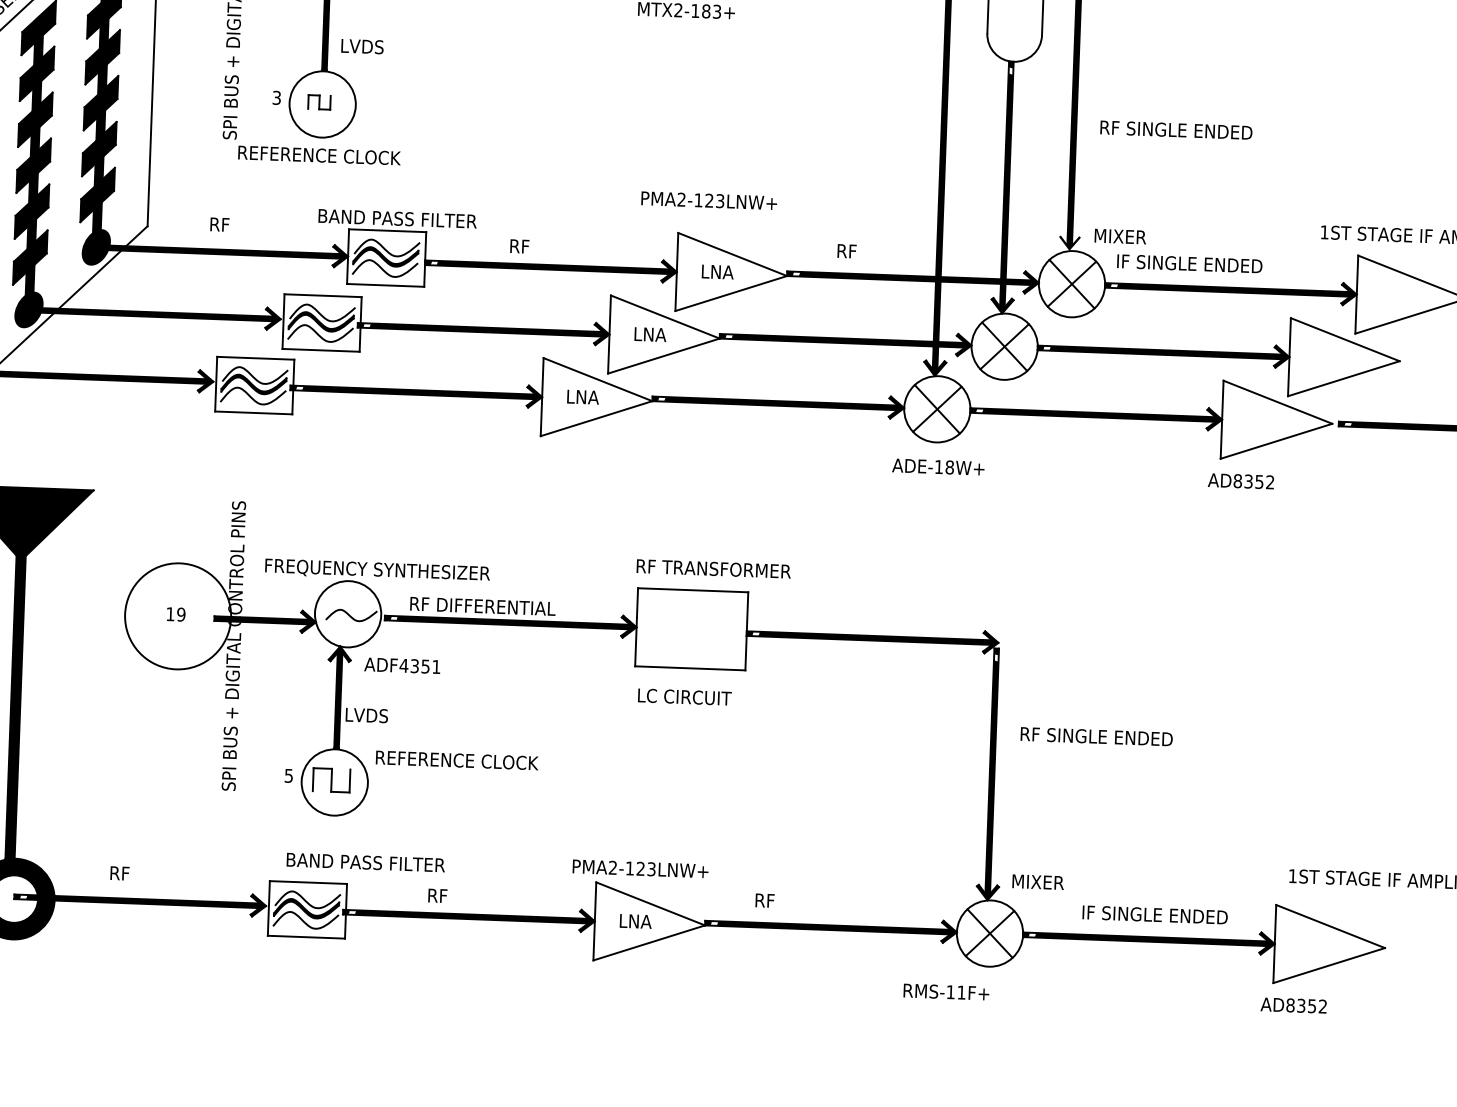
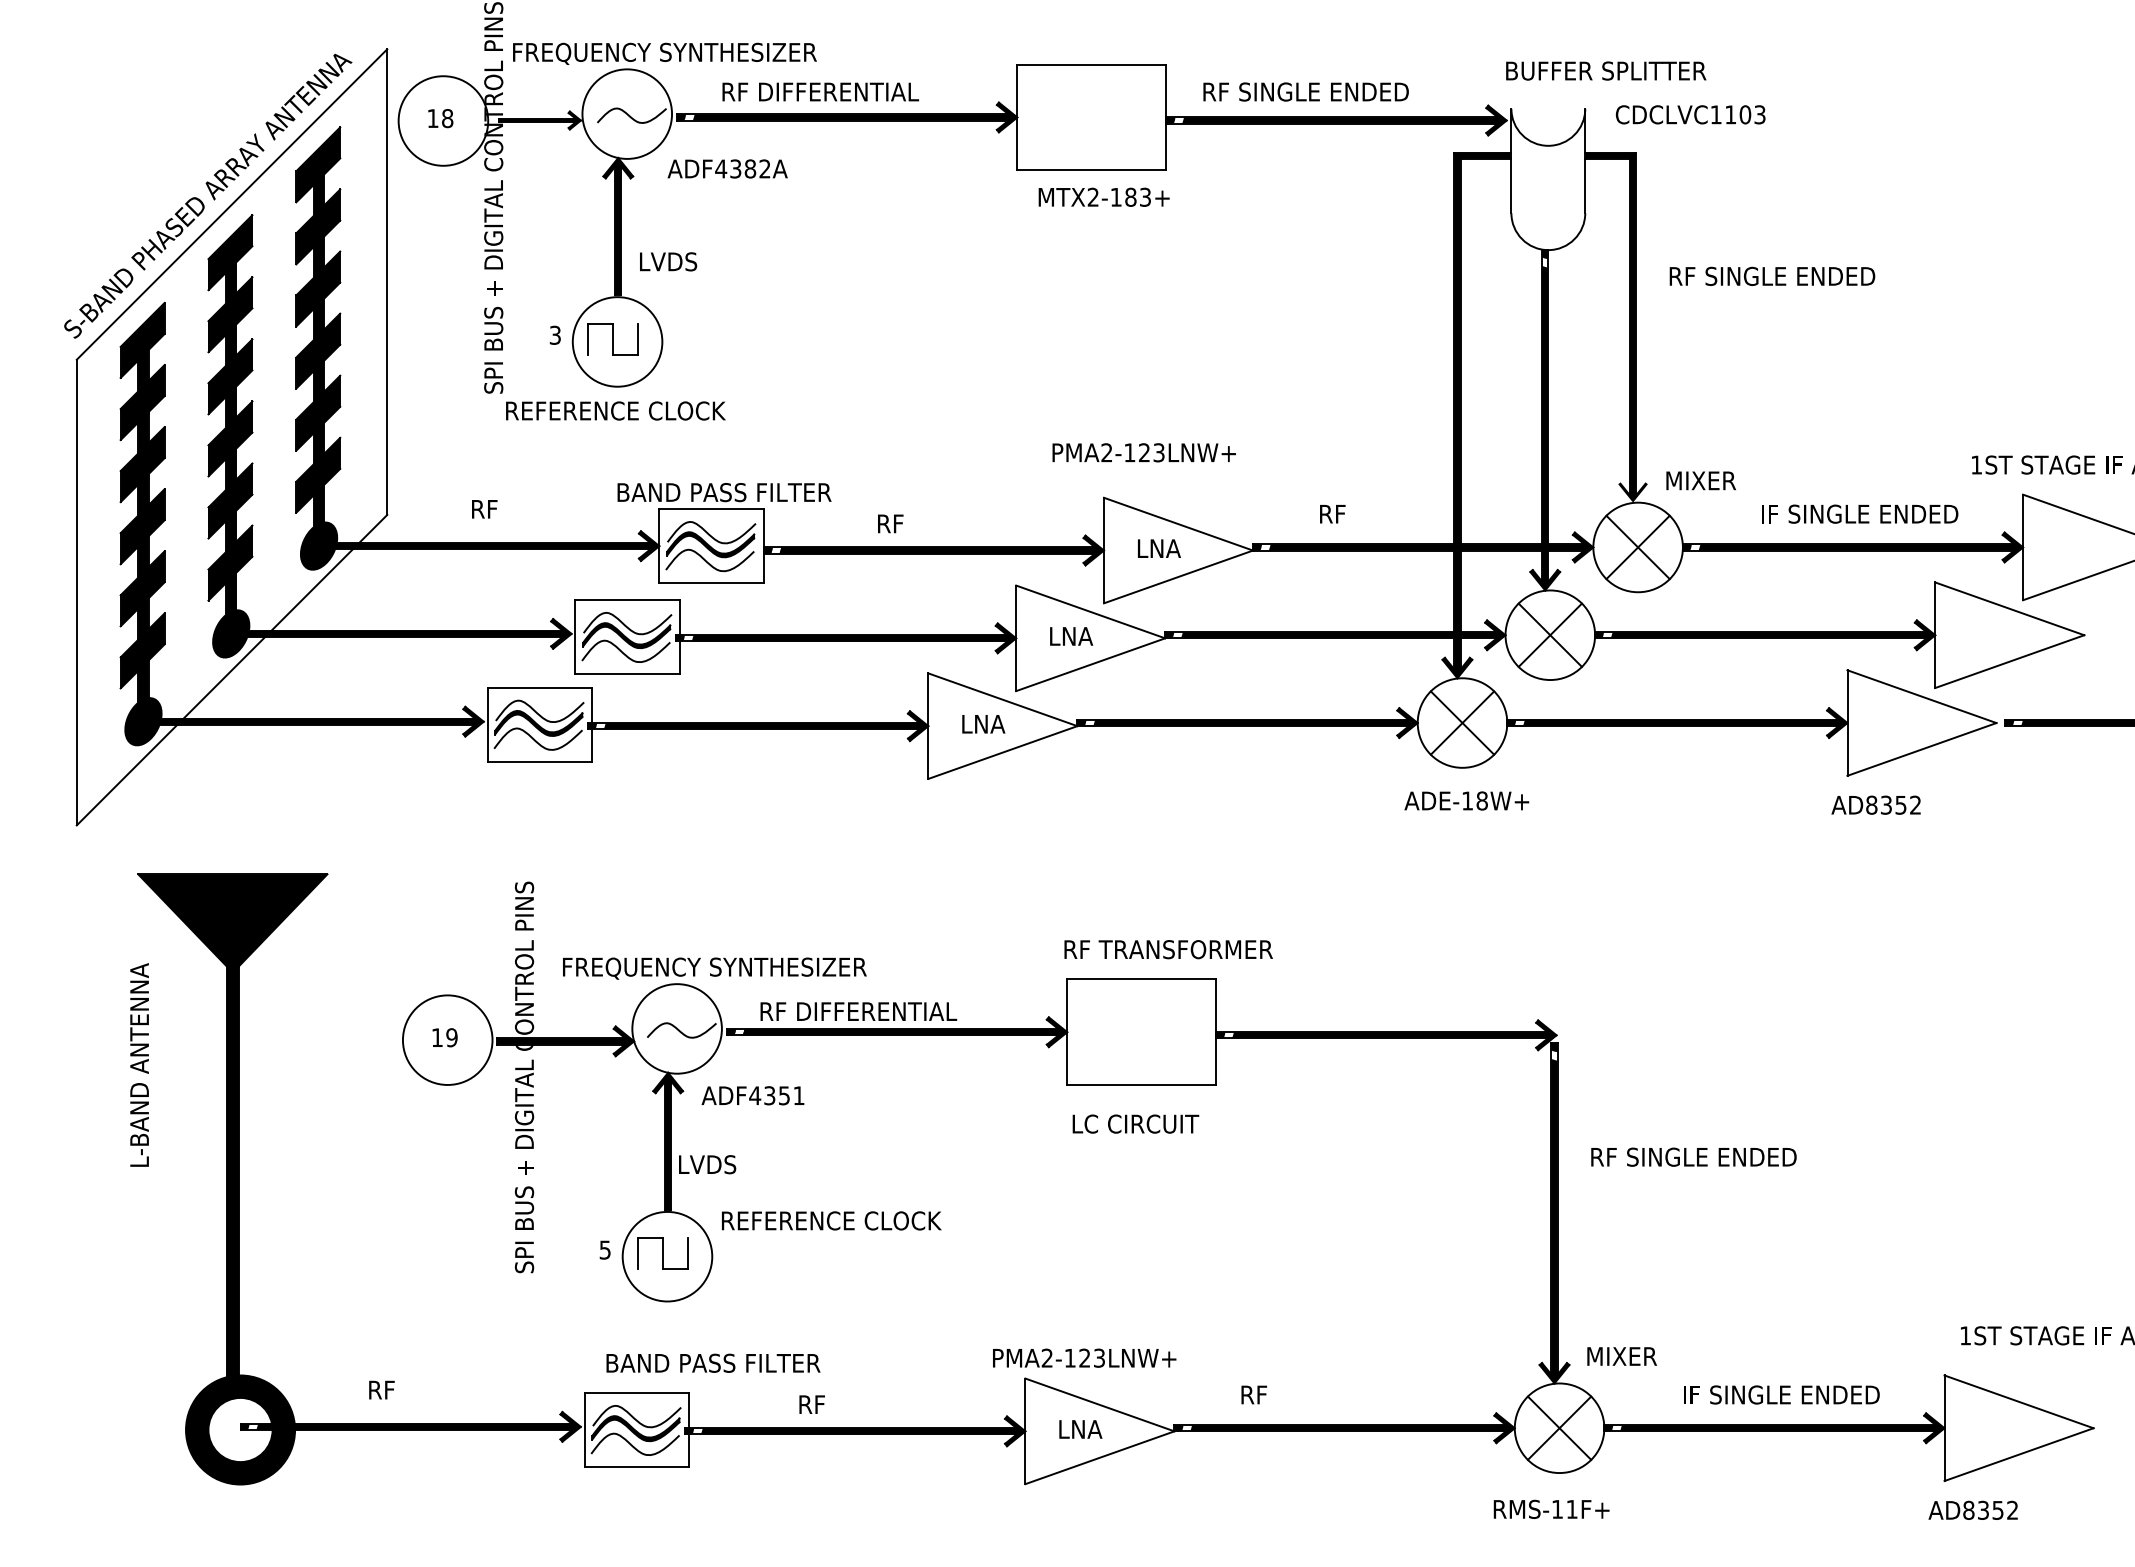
part: (319, 102) -> (612, 339), size x1.67
text: (1176, 129) -> (1772, 275), moved
text: (1190, 263) -> (1860, 513), moved
circle: (177, 615) -> (447, 1039), size x0.62
text: (946, 991) -> (1551, 1508), moved

